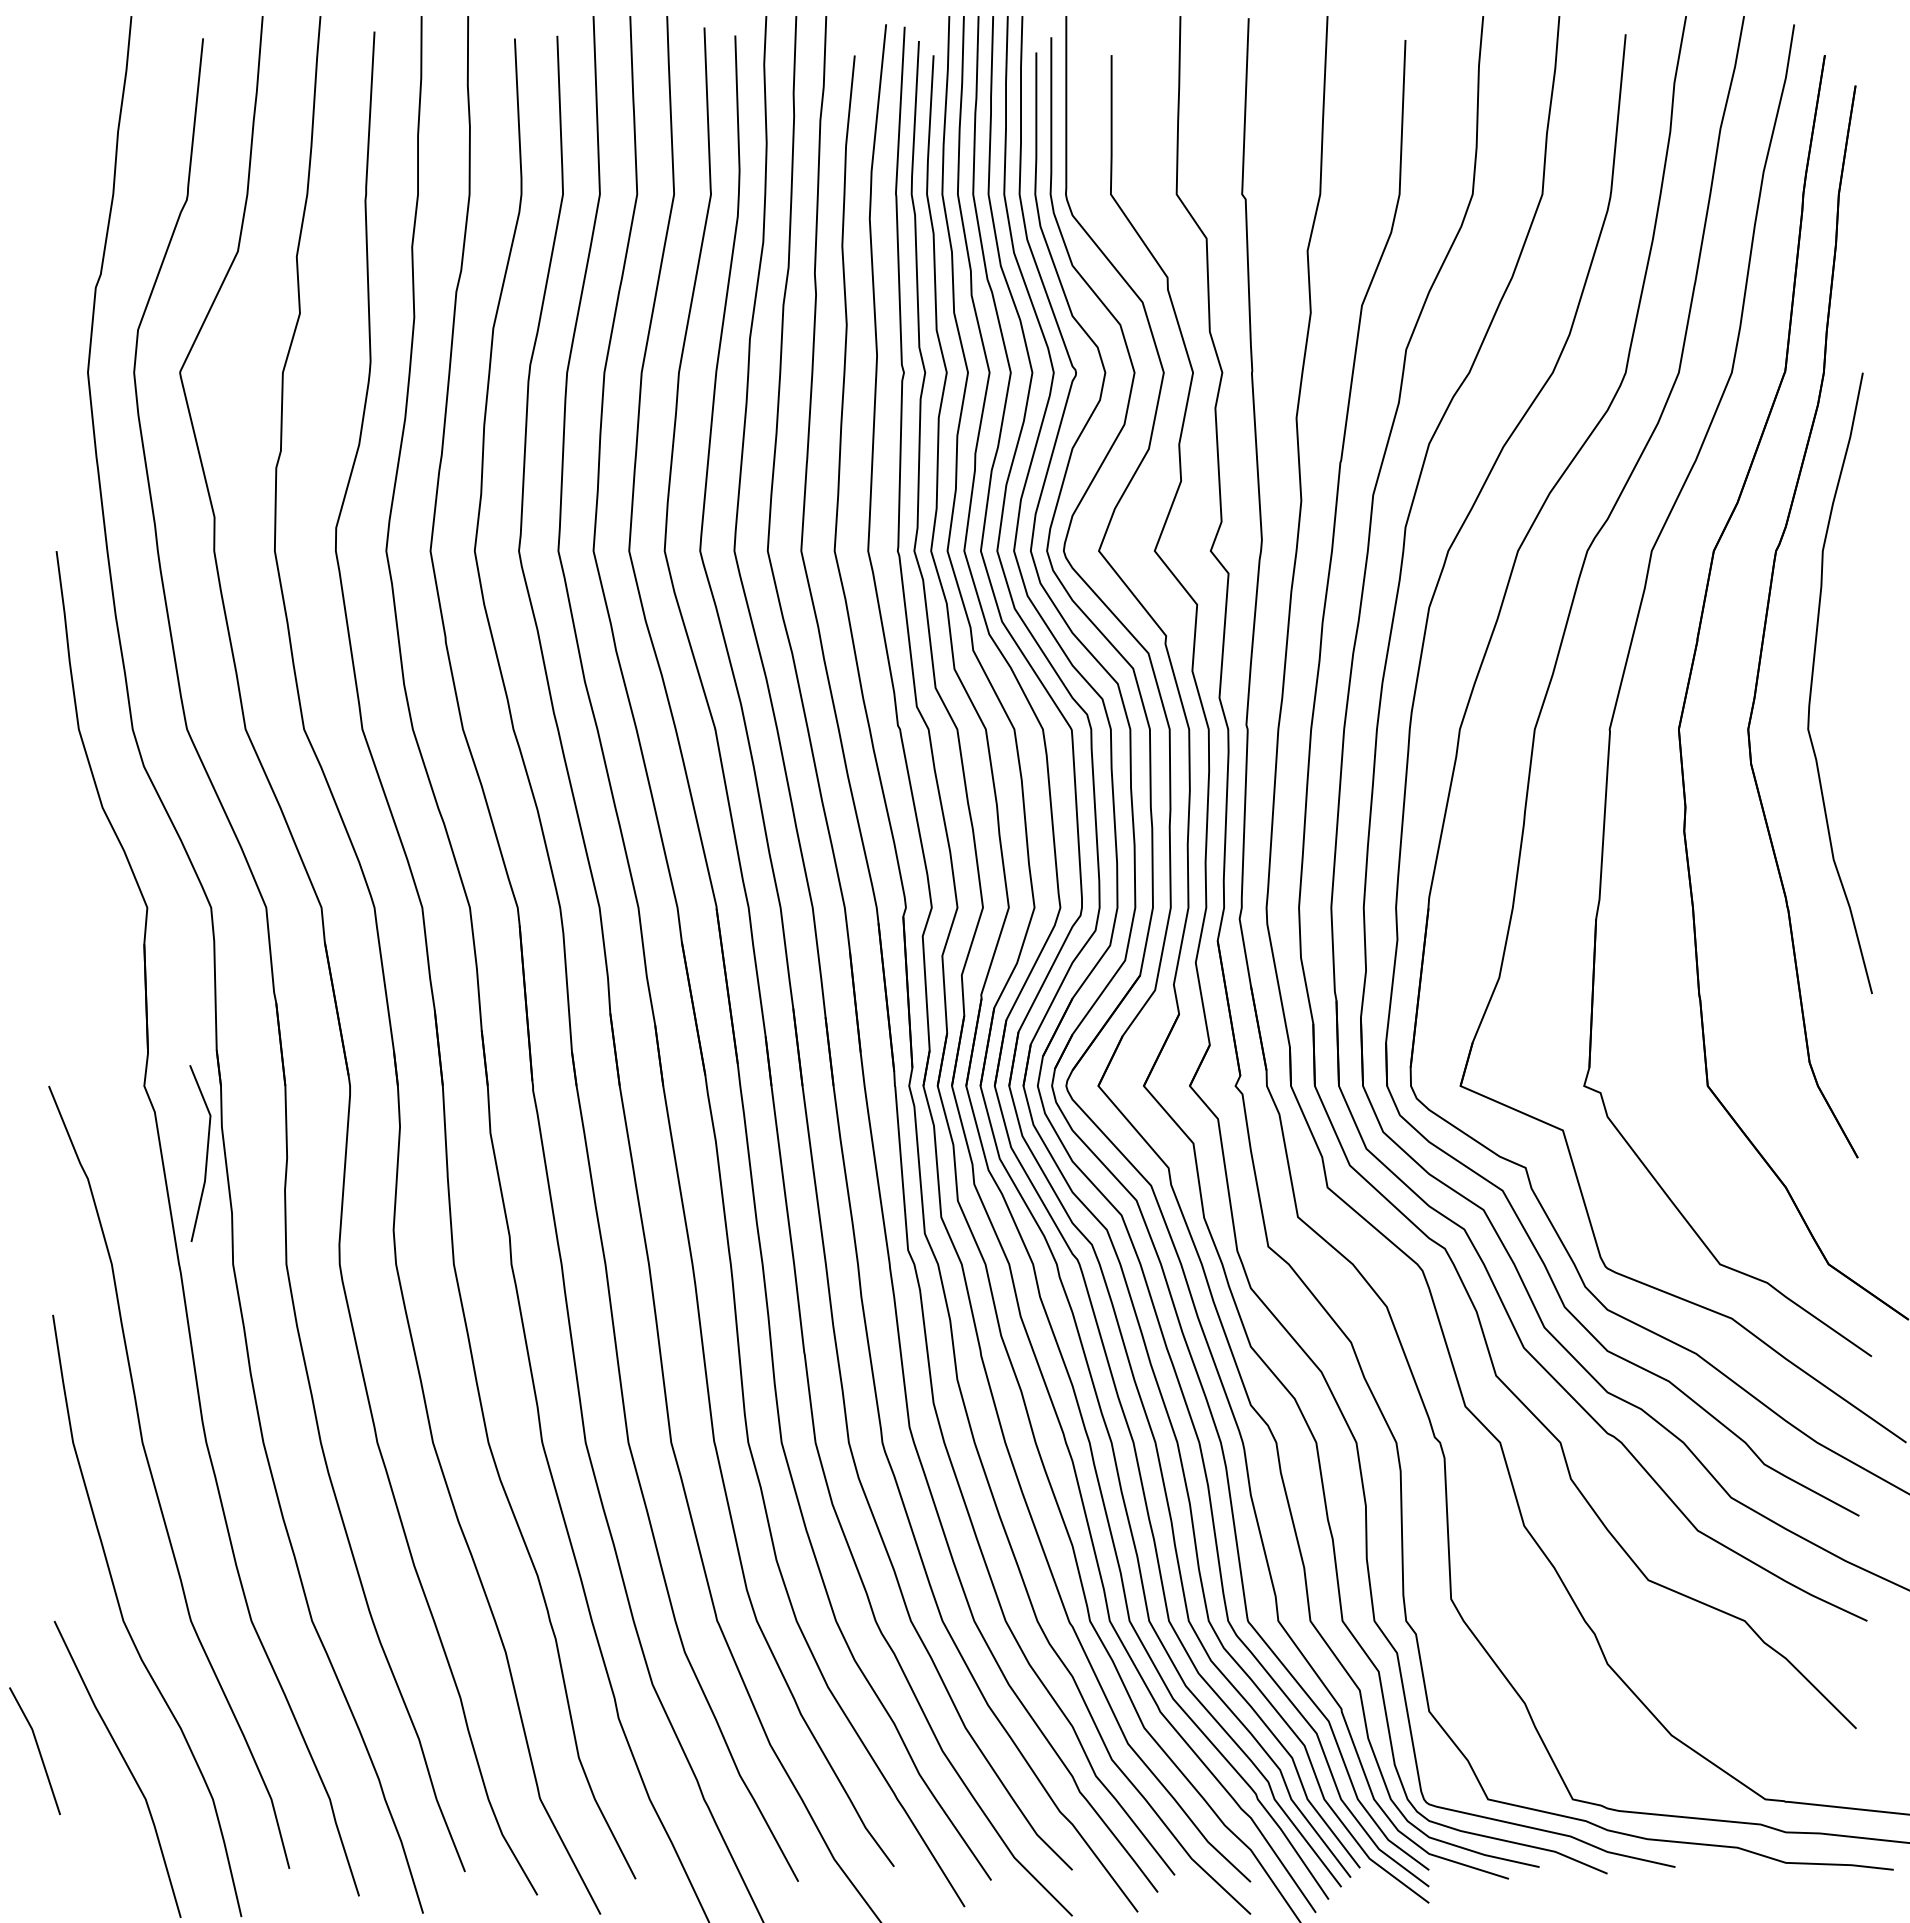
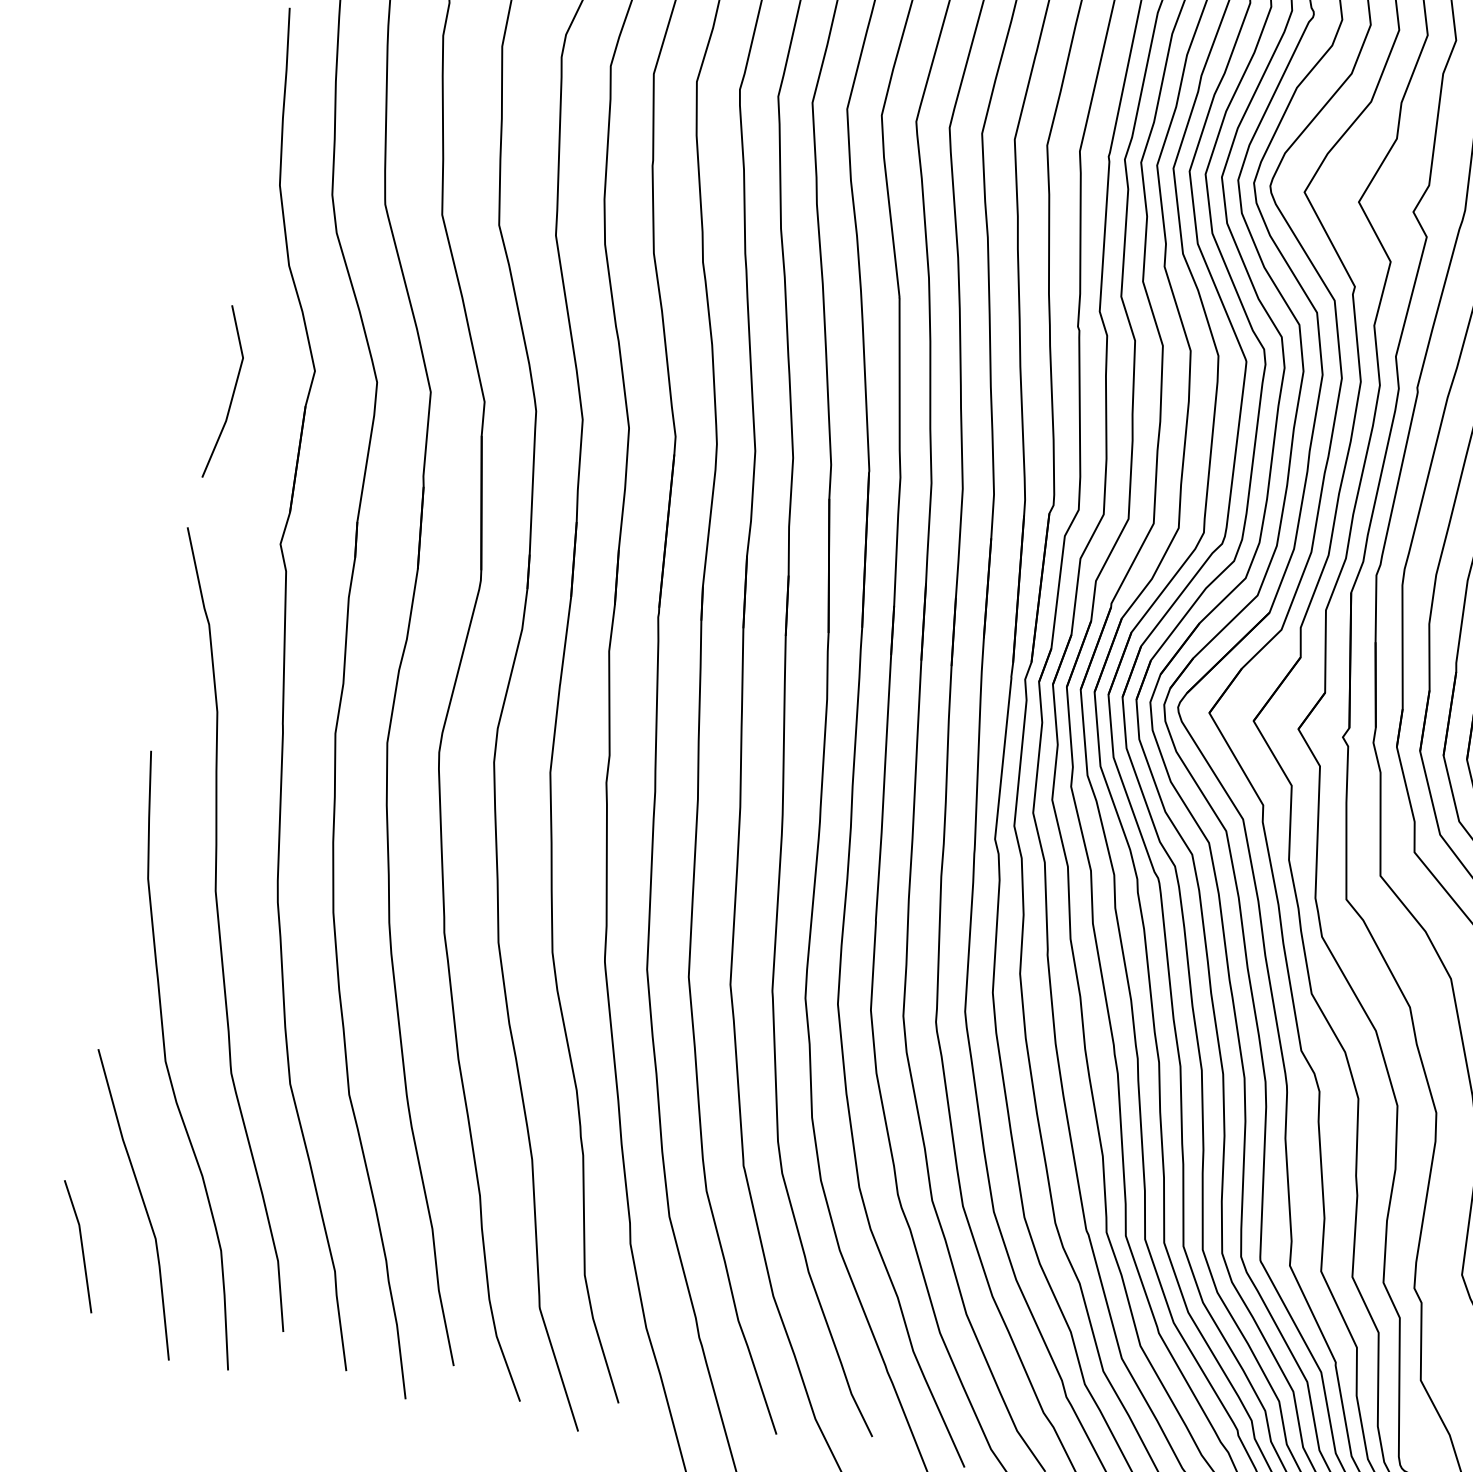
line: (206, 1153) -> (232, 394), moved
line: (37, 1749) -> (80, 1245), moved

